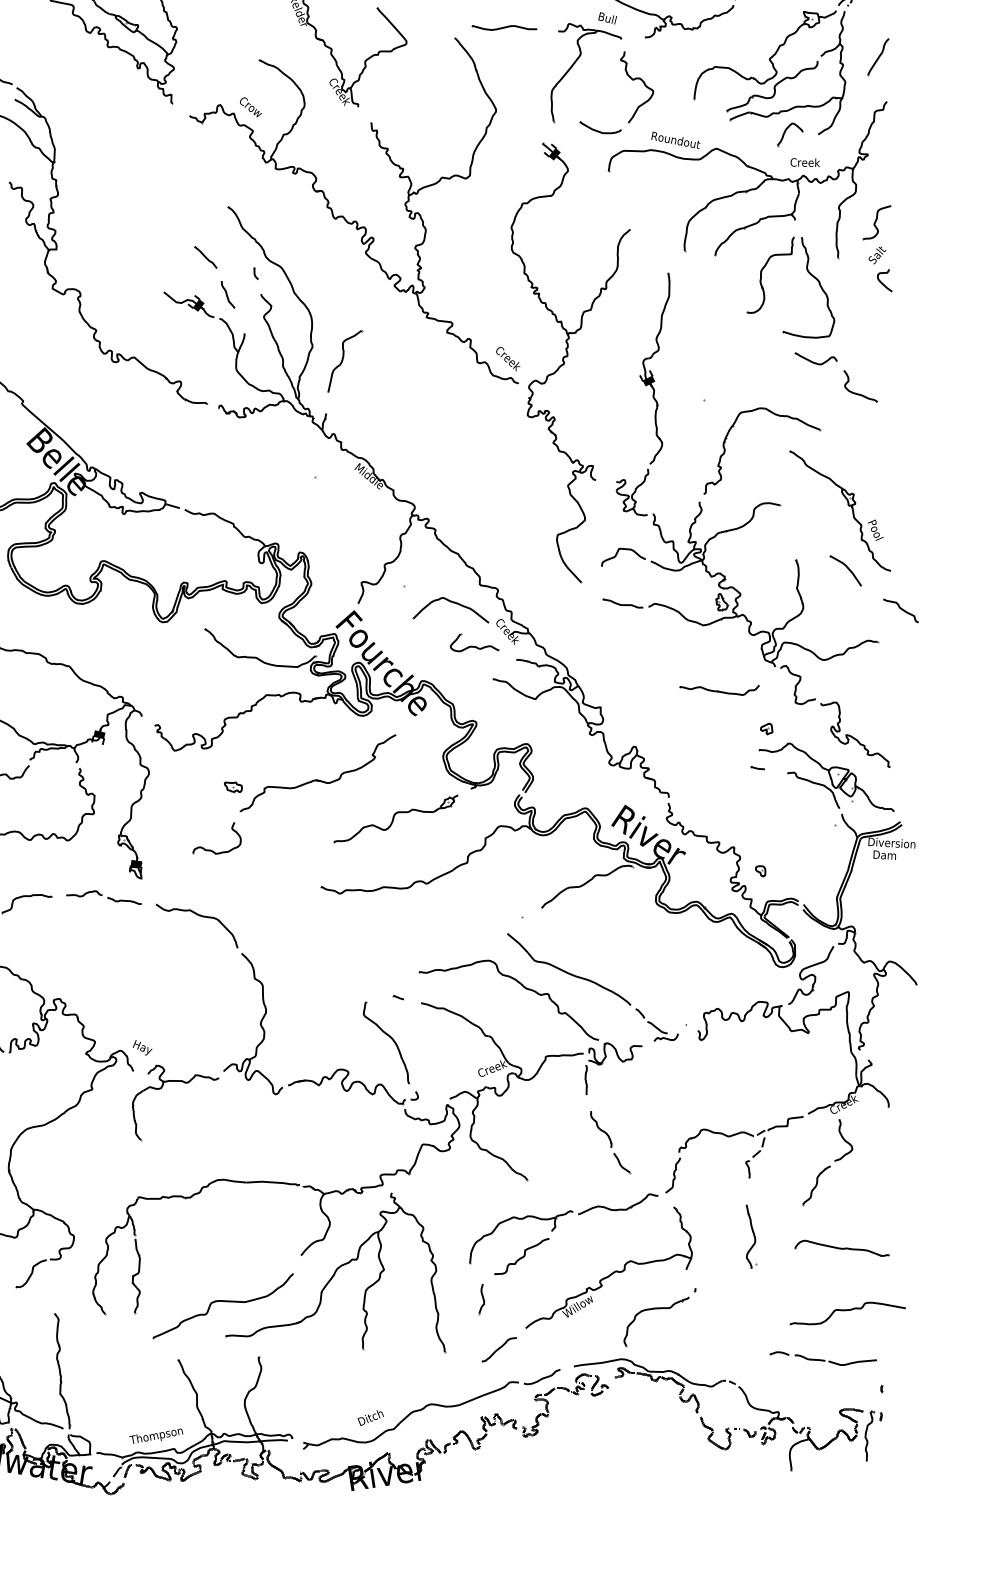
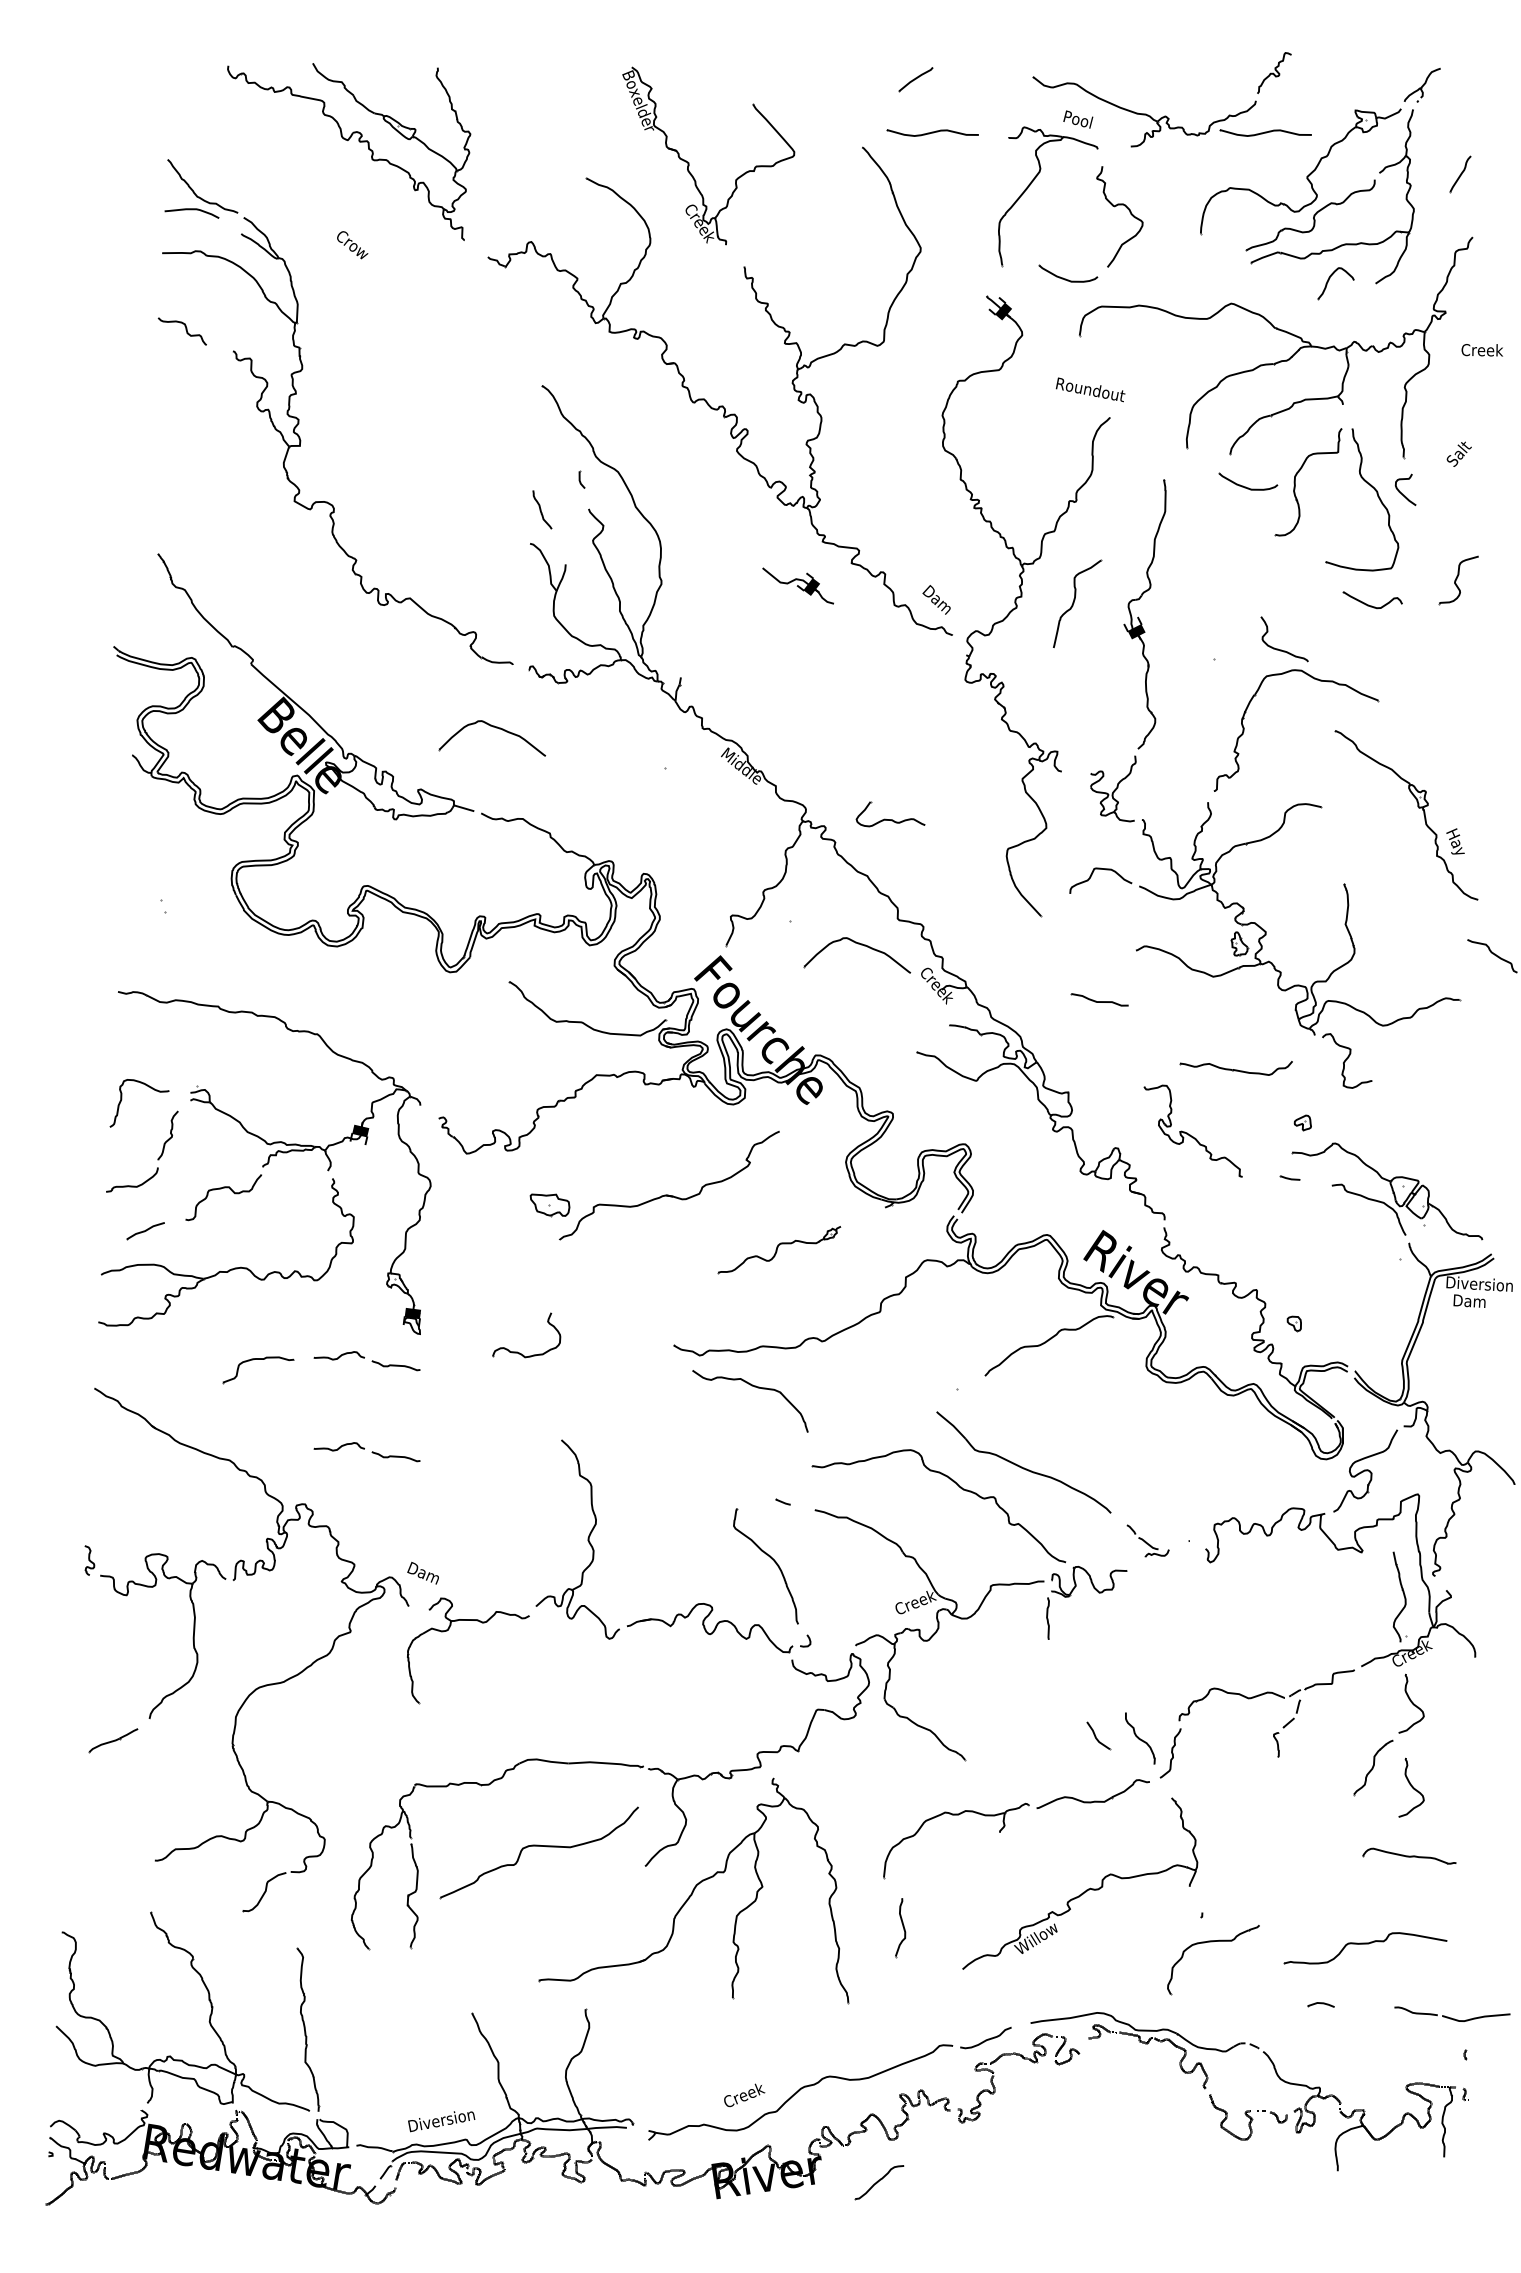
text: (607, 18) -> (1078, 119), Bull -> Pool
part: (740, 27) -> (1265, 132), added
part: (878, 57) -> (1460, 174), size x0.7
text: (250, 107) -> (352, 245), moved
text: (675, 140) -> (1090, 389), moved
text: (804, 162) -> (1481, 350), moved
part: (876, 222) -> (1458, 580), moved
part: (205, 256) -> (510, 456), removed
part: (728, 274) -> (1248, 481), added
curve: (881, 282) -> (1401, 492), moved
part: (188, 304) -> (797, 585), moved
text: (507, 358) -> (937, 600), Creek -> Dam
part: (345, 361) -> (1077, 603), moved
curve: (858, 393) -> (1281, 649), moved
part: (195, 449) -> (496, 728), added
text: (876, 530) -> (1457, 842), Pool -> Hay
part: (845, 570) -> (1414, 899), removed
part: (622, 603) -> (1099, 999), moved
part: (474, 642) -> (890, 814), moved
part: (854, 734) -> (1192, 1130), moved
part: (233, 787) -> (549, 1205), size x1.6
part: (396, 818) -> (779, 1249), size x0.7
part: (210, 849) -> (517, 1351), moved
part: (199, 916) -> (754, 1387), moved
part: (103, 962) -> (366, 1452), added
part: (656, 1024) -> (1147, 1540), size x0.7
text: (143, 1047) -> (422, 1572), Hay -> Dam
curve: (601, 1129) -> (1140, 1738), moved
curve: (843, 1199) -> (1411, 1787), added
part: (750, 1236) -> (1399, 1596), moved
part: (842, 1247) -> (1409, 1855), size x0.7
curve: (522, 1256) -> (958, 1867), removed
part: (481, 1298) -> (900, 1927), size x1.4
part: (222, 1305) -> (538, 1852), moved
part: (656, 1309) -> (1213, 1942), moved
part: (847, 1313) -> (1365, 1948), moved
part: (499, 1349) -> (879, 2182), moved
part: (835, 1359) -> (1452, 2013), moved
text: (371, 1417) -> (744, 2095), Ditch -> Creek
text: (155, 1436) -> (440, 2121), Thompson -> Diversion

